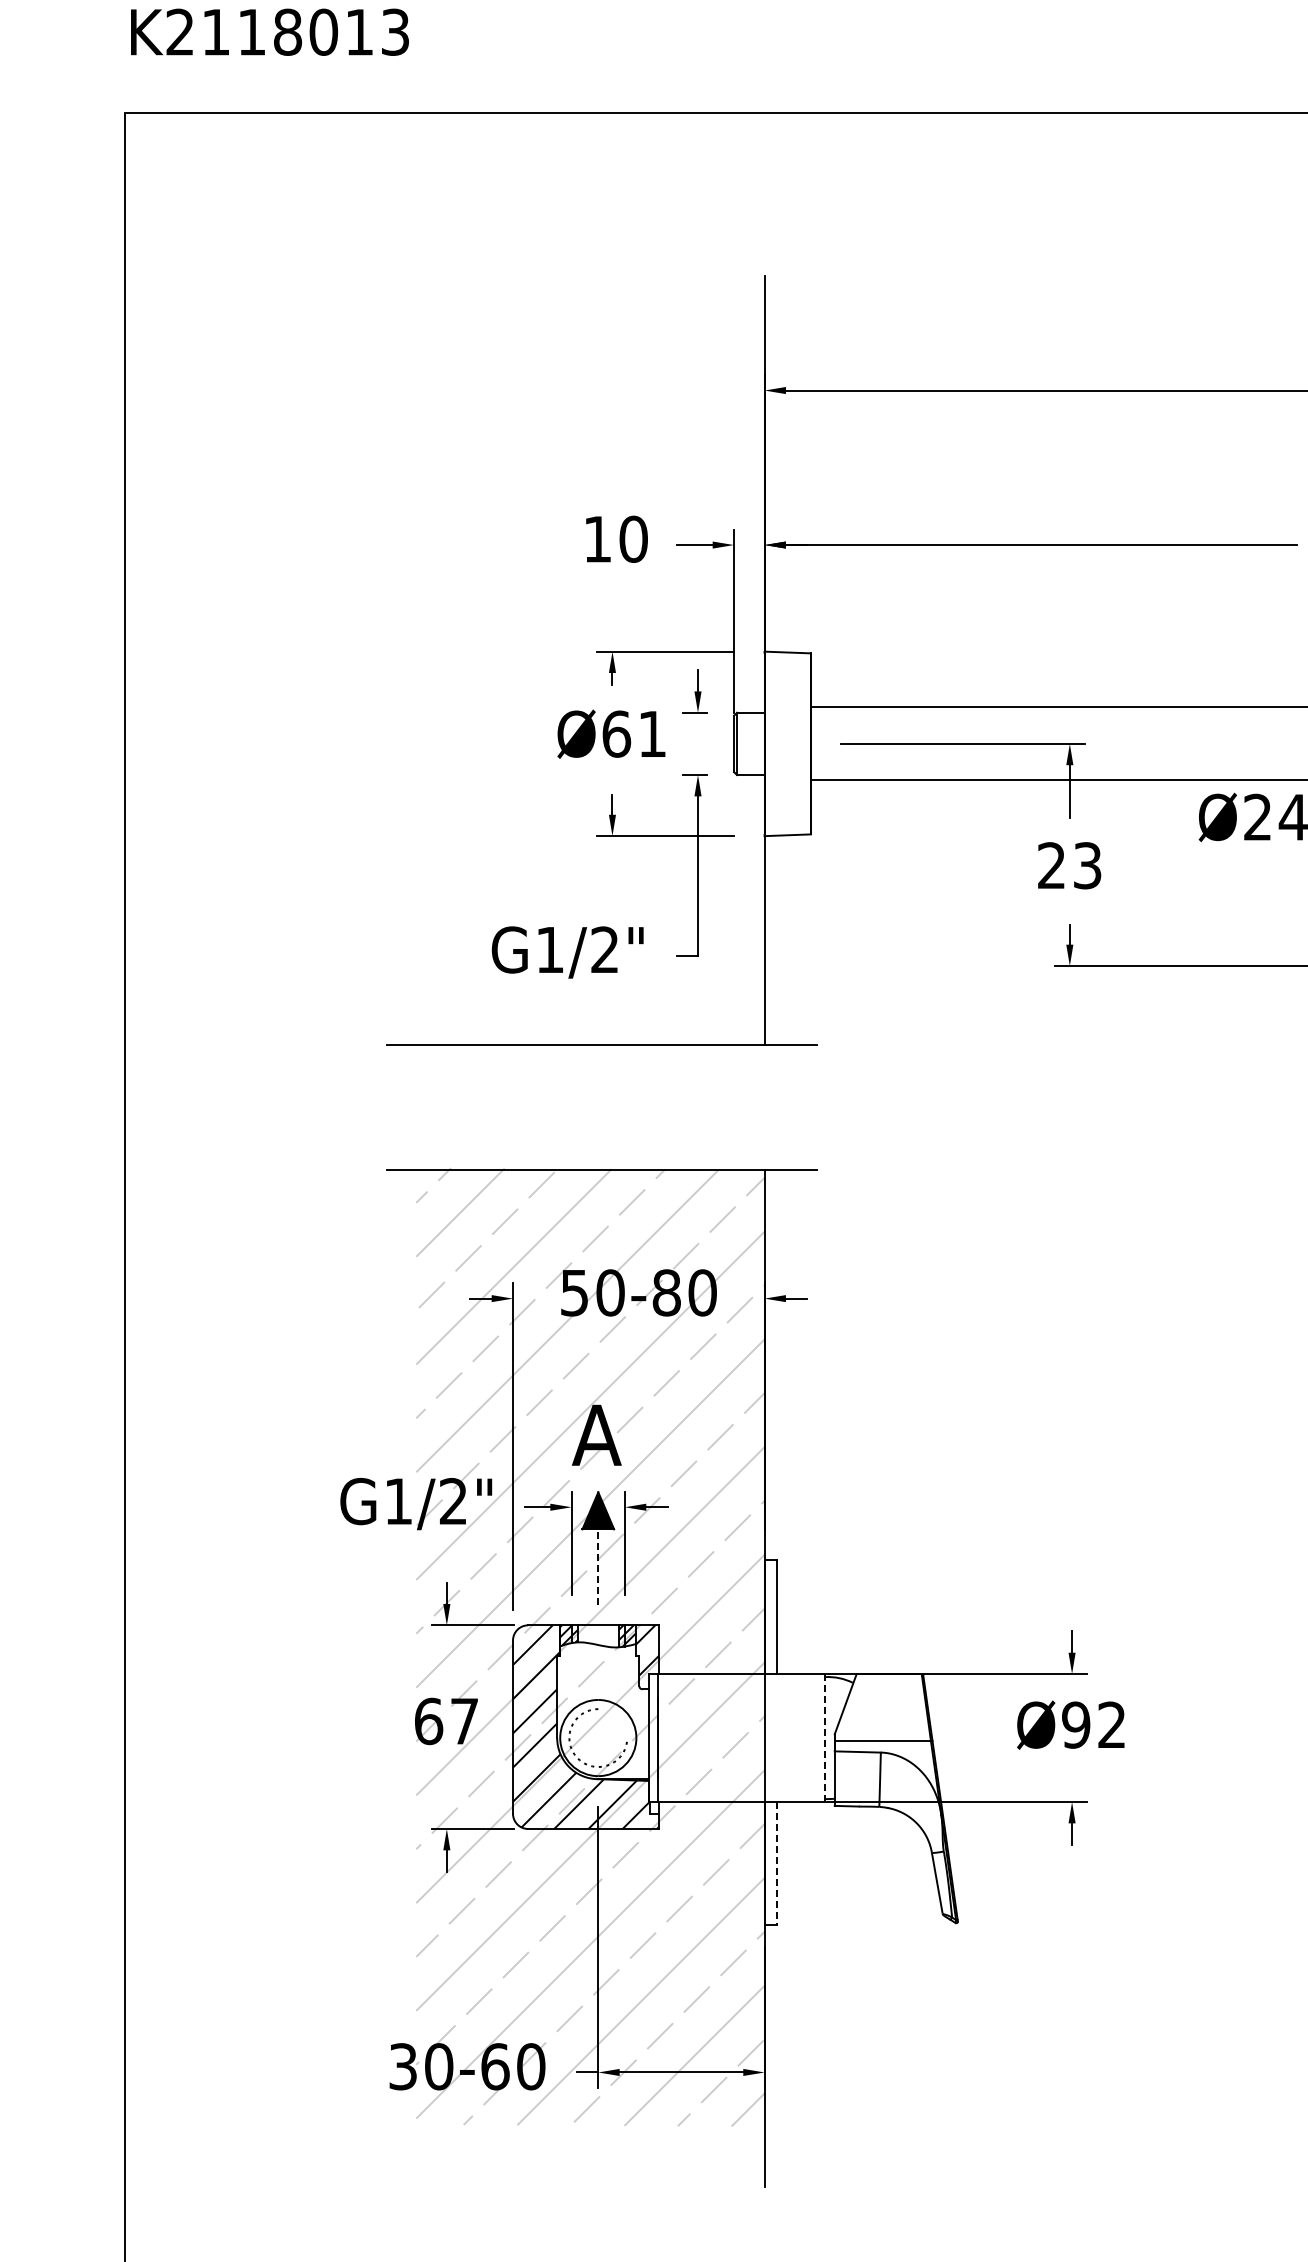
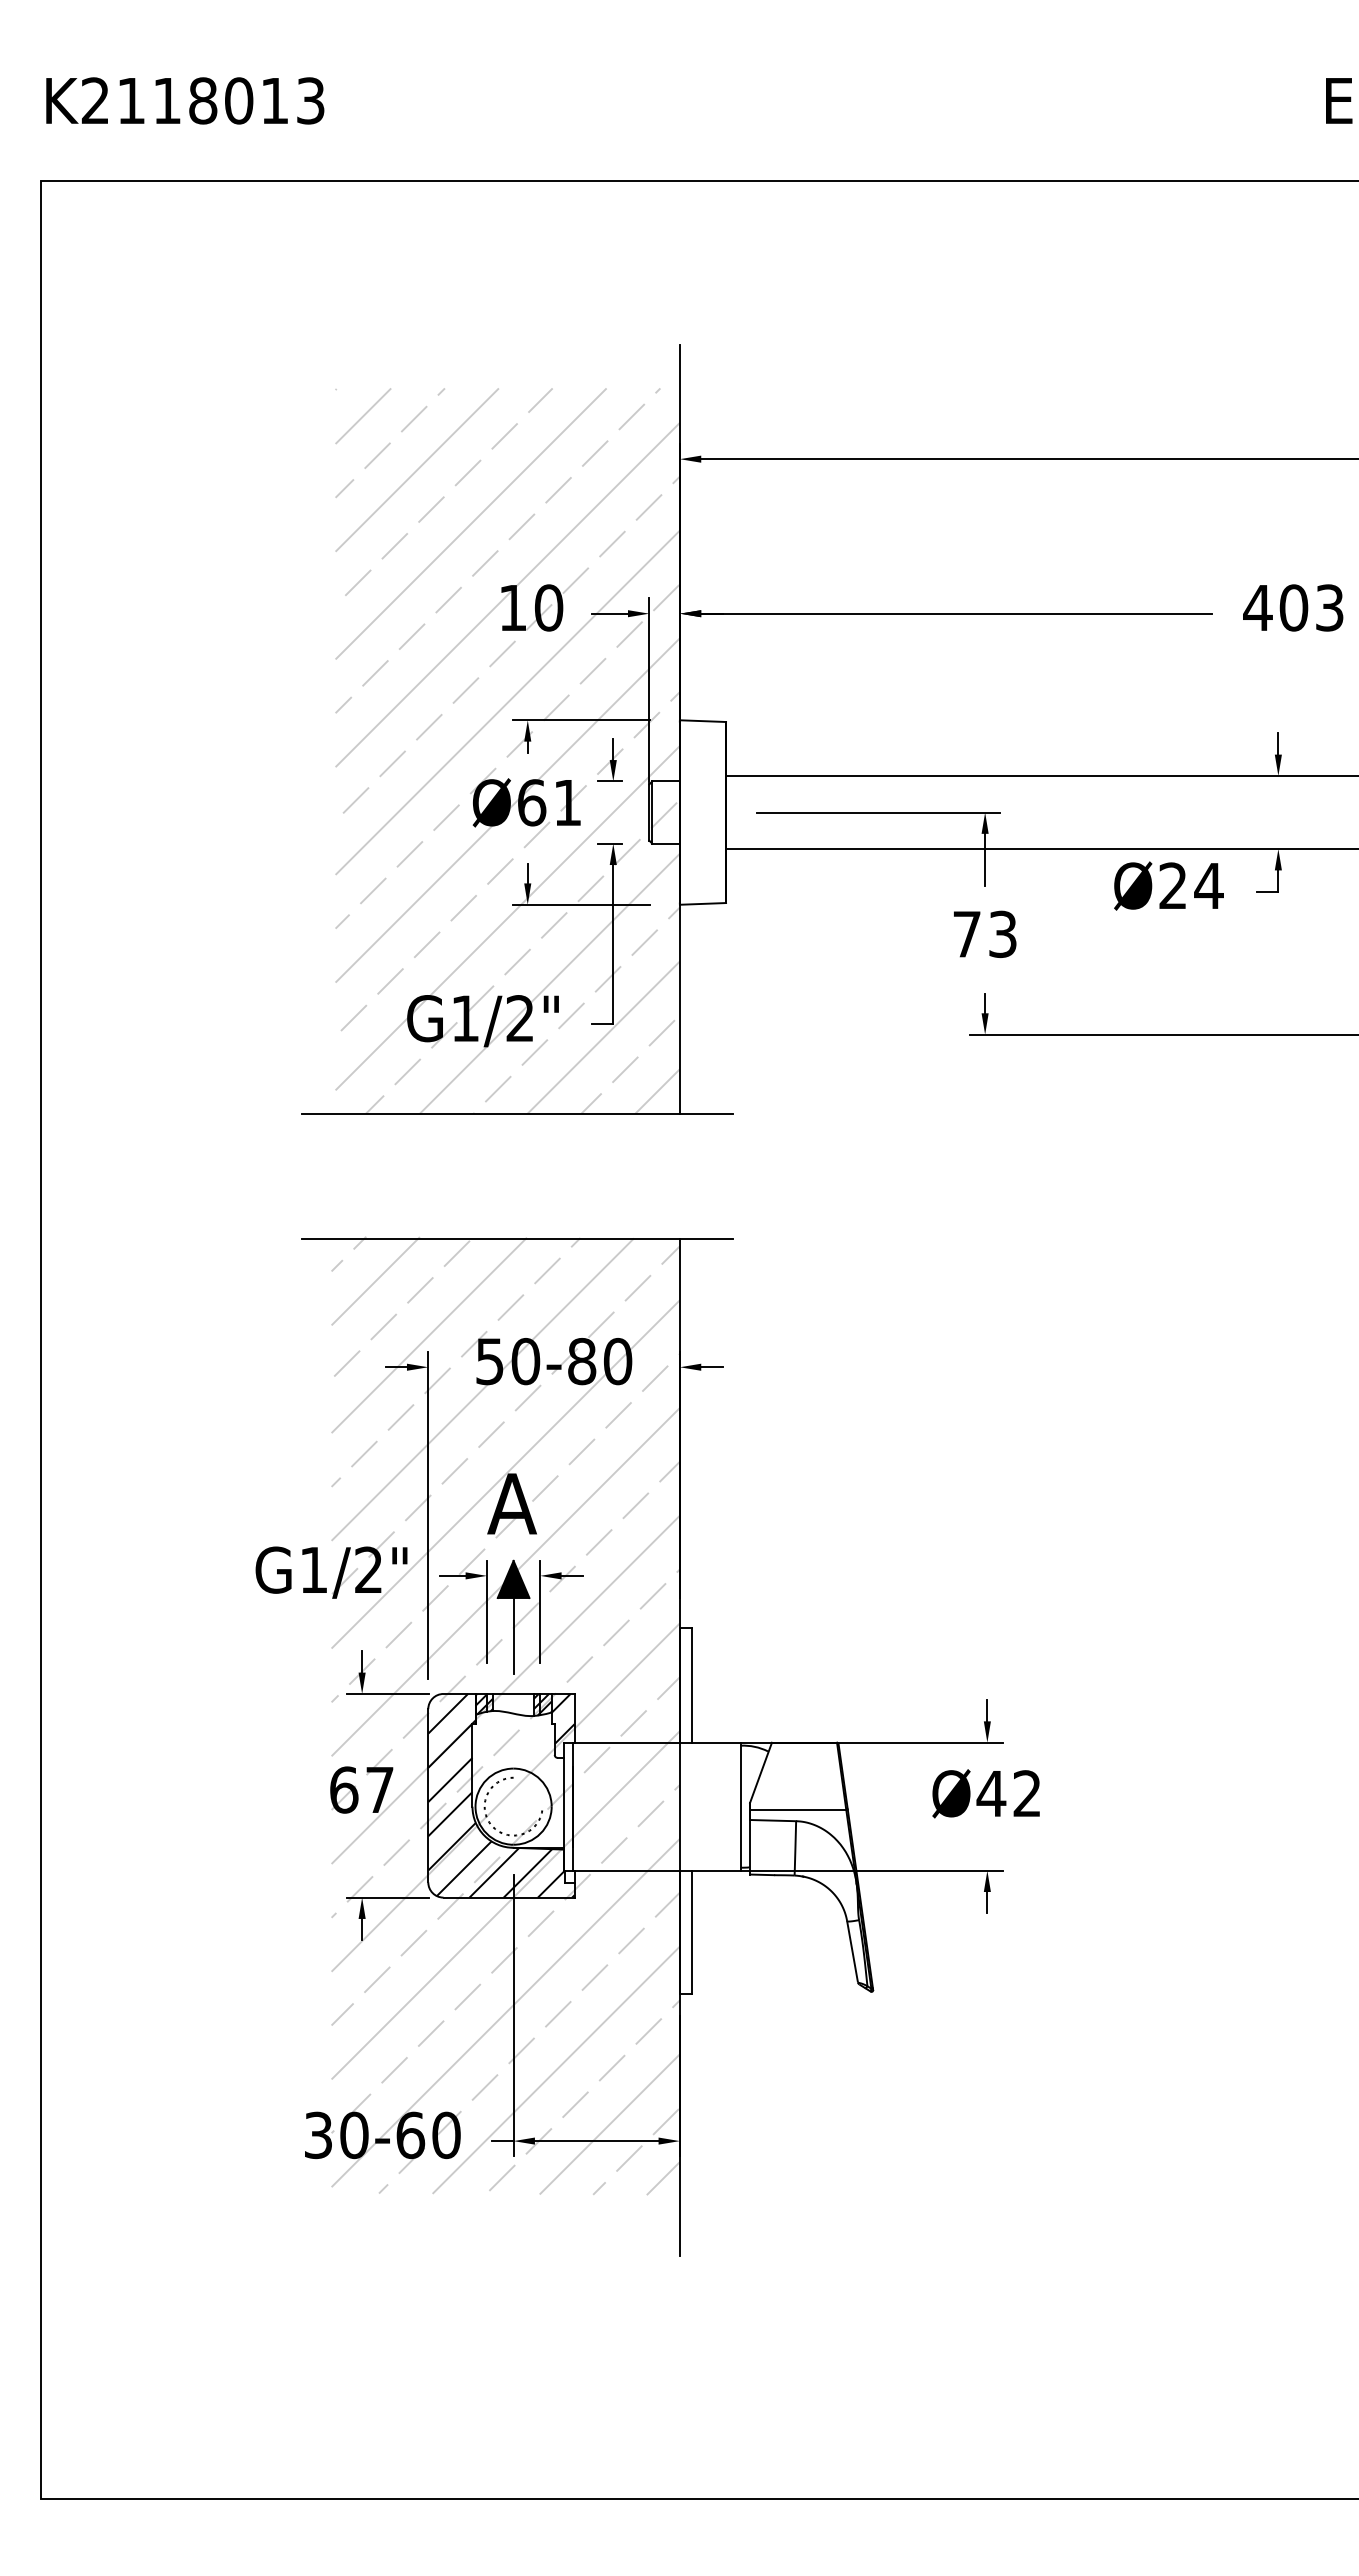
hatch: (592, 681) -> (507, 750), added
text: (1051, 864) -> (966, 933), 23 -> 73
line: (598, 1566) -> (513, 1635), dashed -> solid
text: (1076, 1724) -> (991, 1793), Ø92 -> Ø42
line: (825, 1737) -> (740, 1806), dashed -> solid
line: (777, 1863) -> (692, 1932), dashed -> solid

